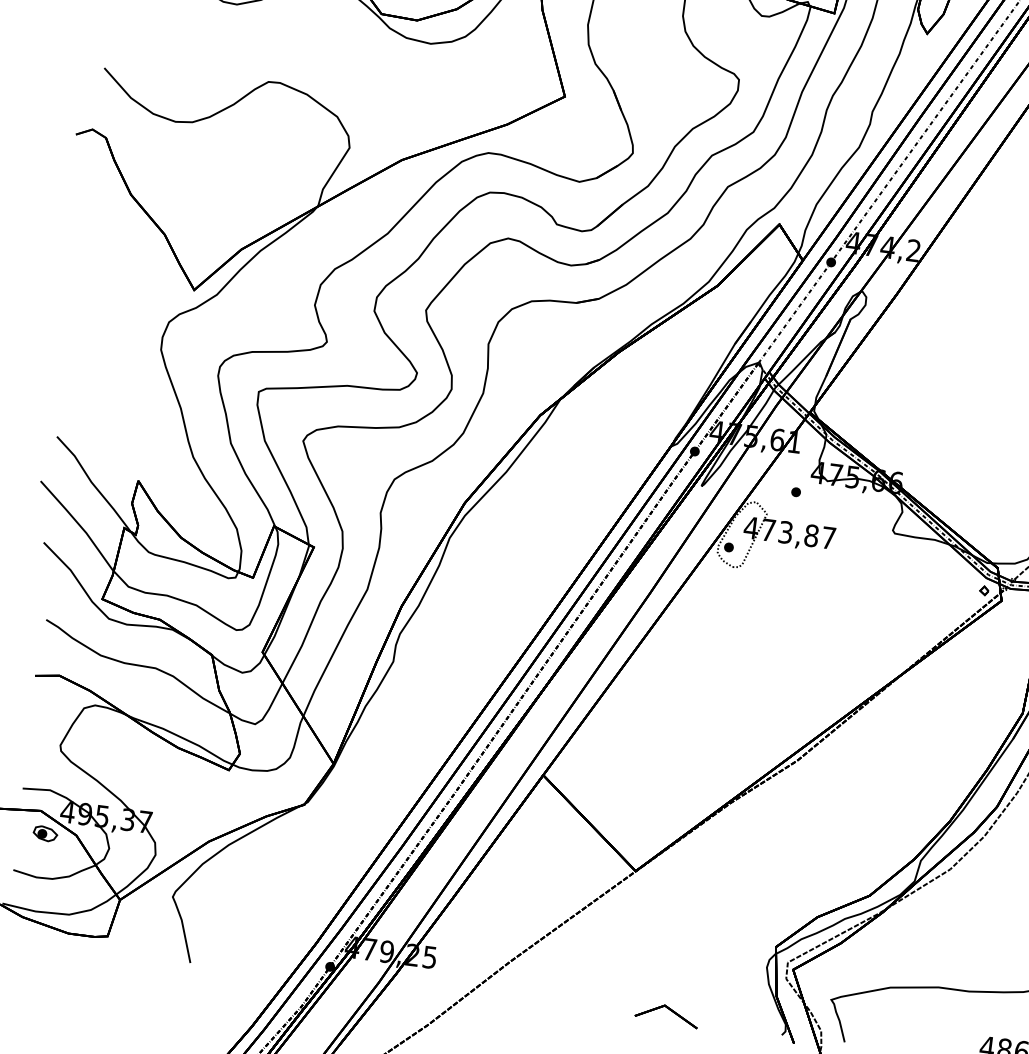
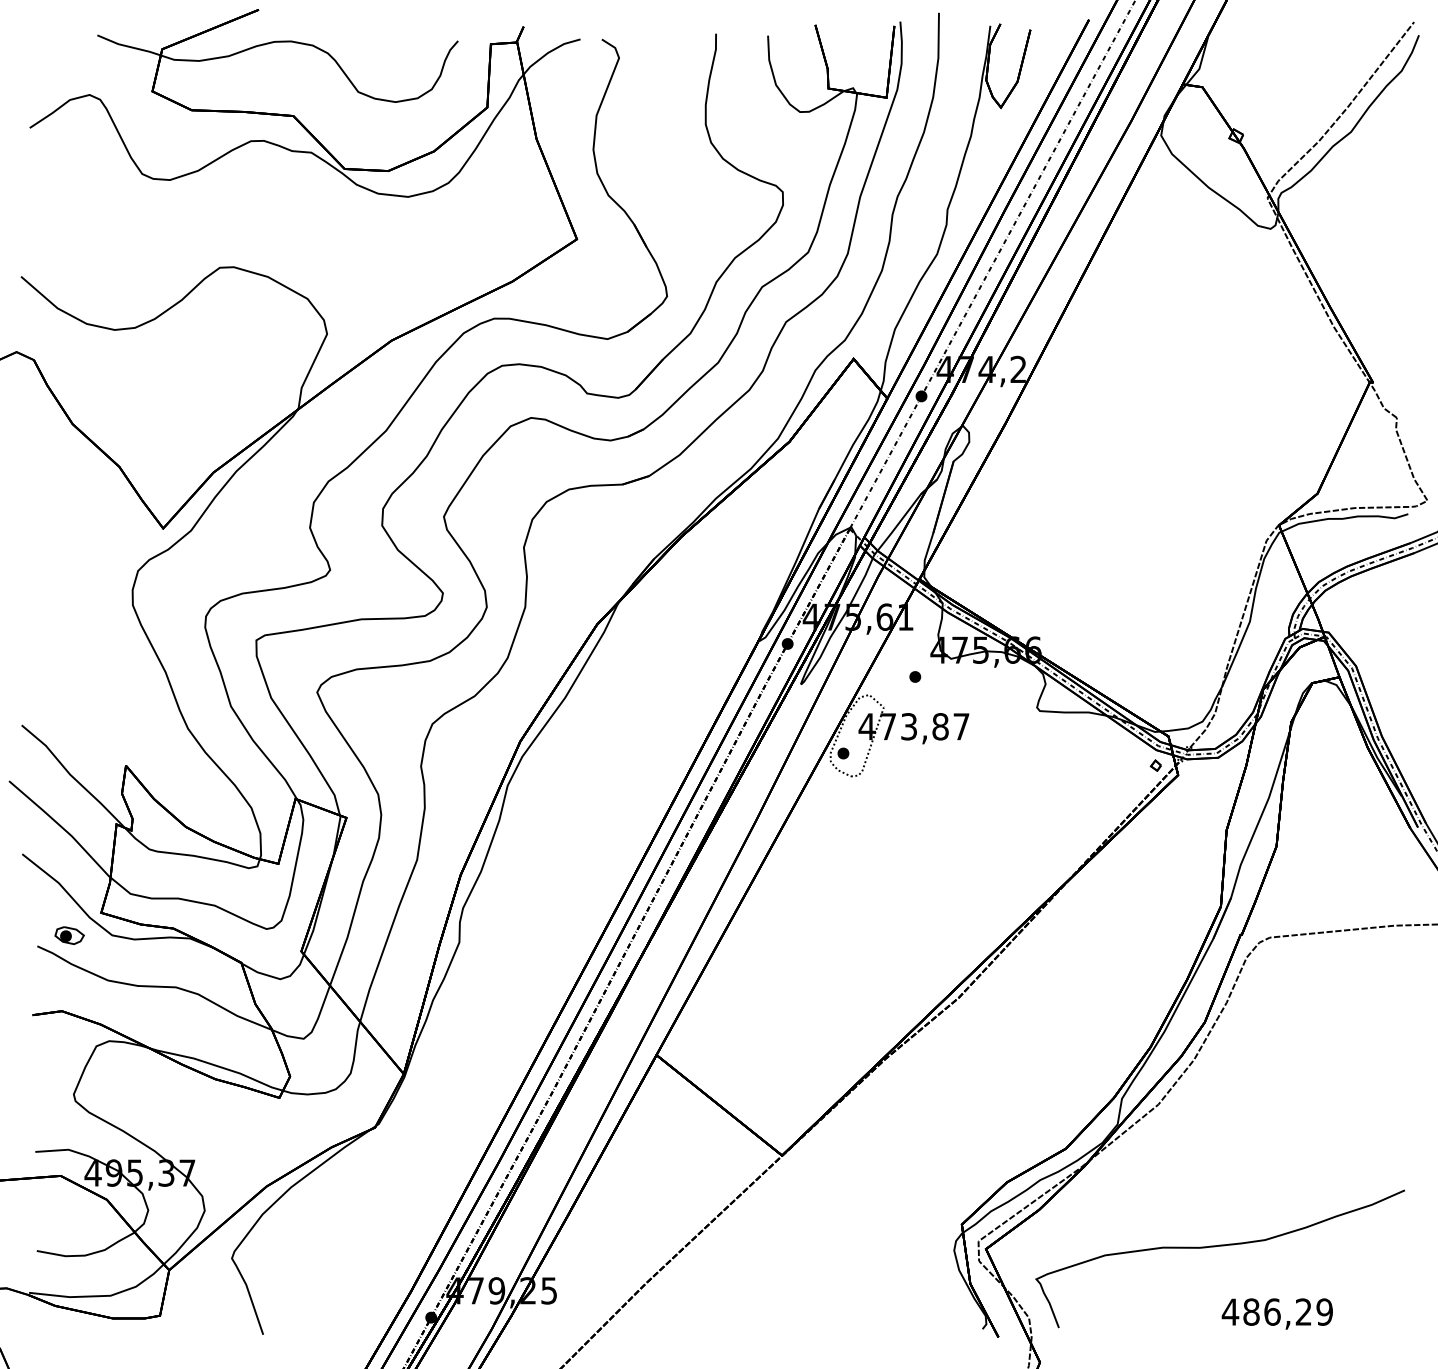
part: (45, 833) -> (69, 935), moved
part: (670, 1010) -> (845, 1317), removed

